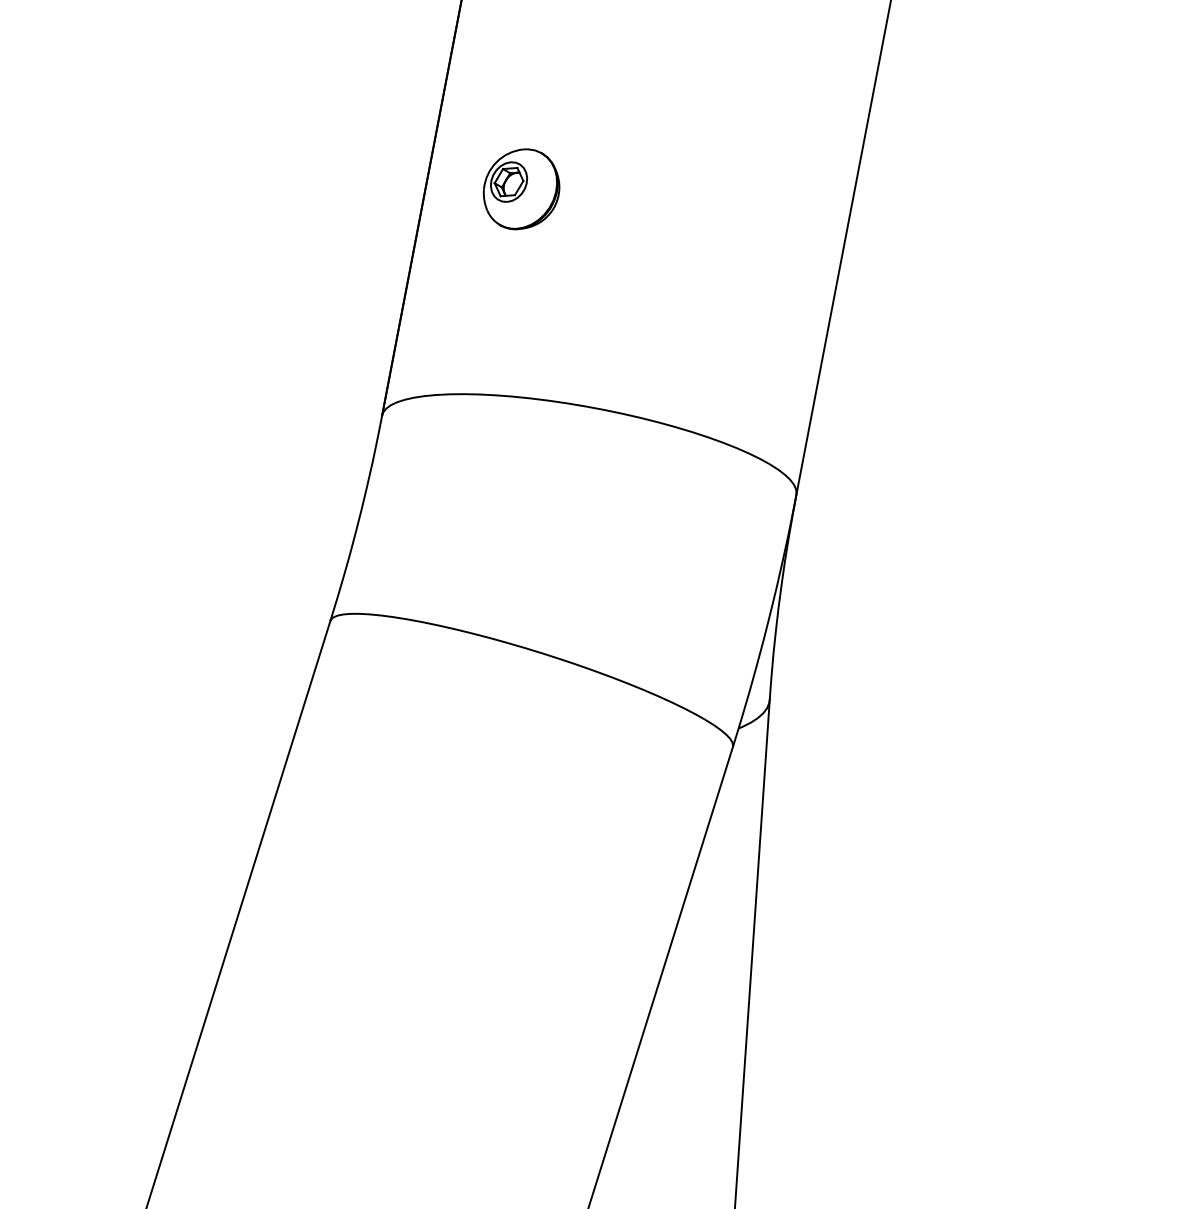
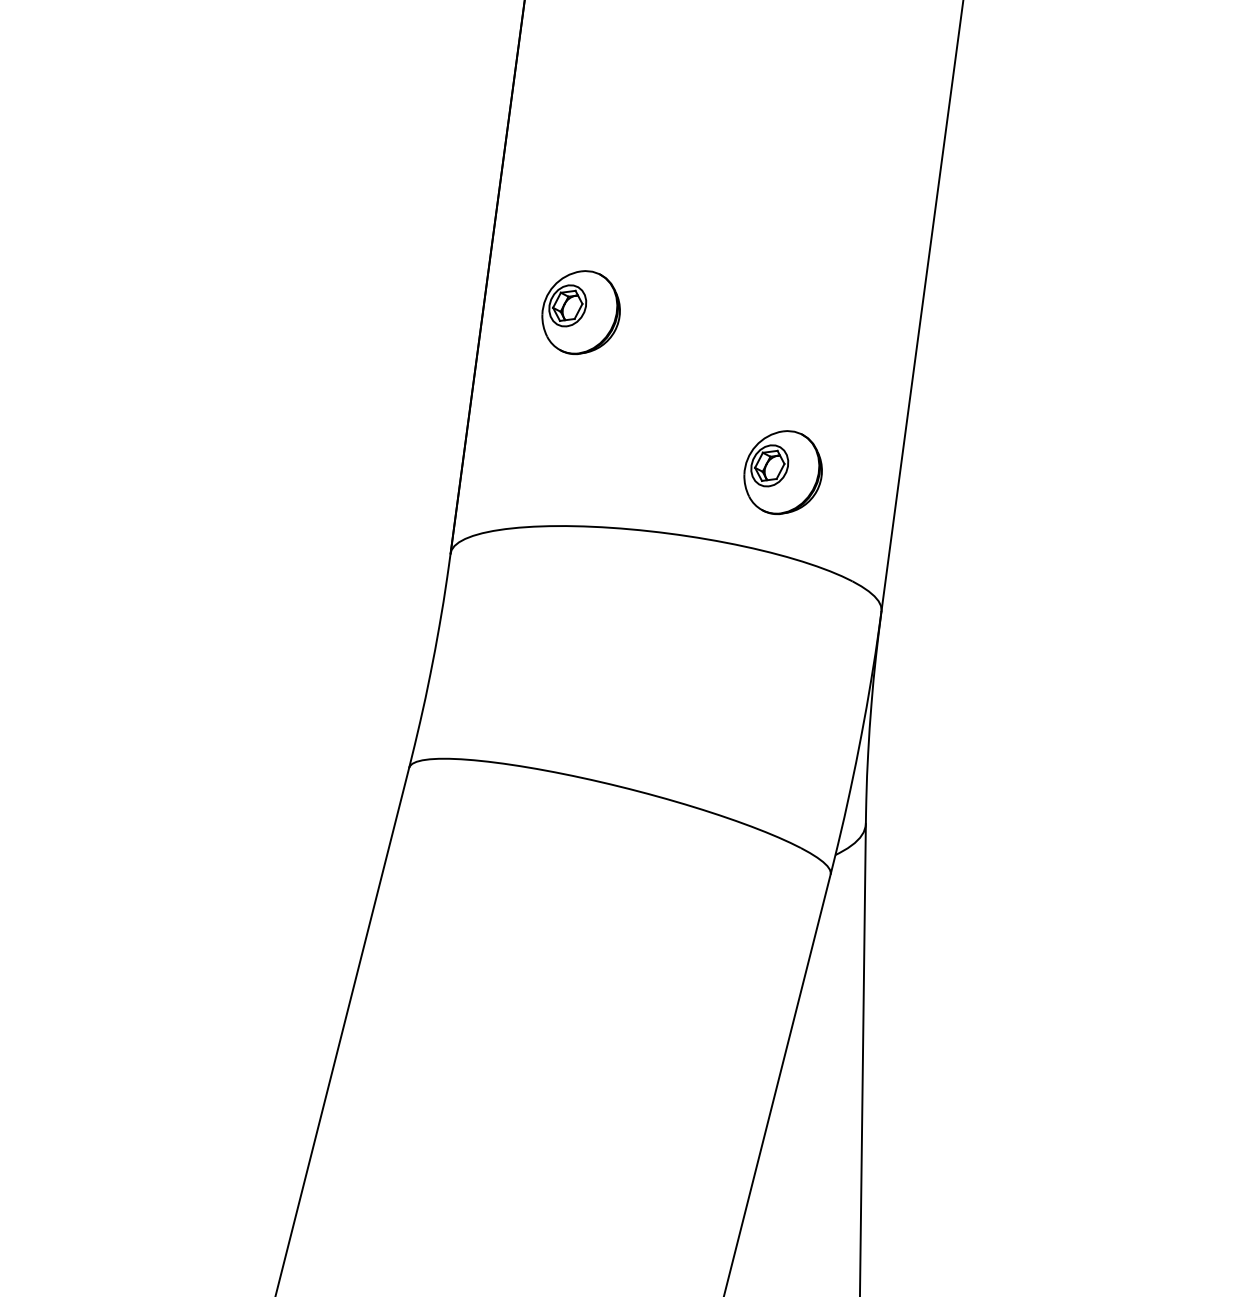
part: (708, 355) -> (782, 472), added

